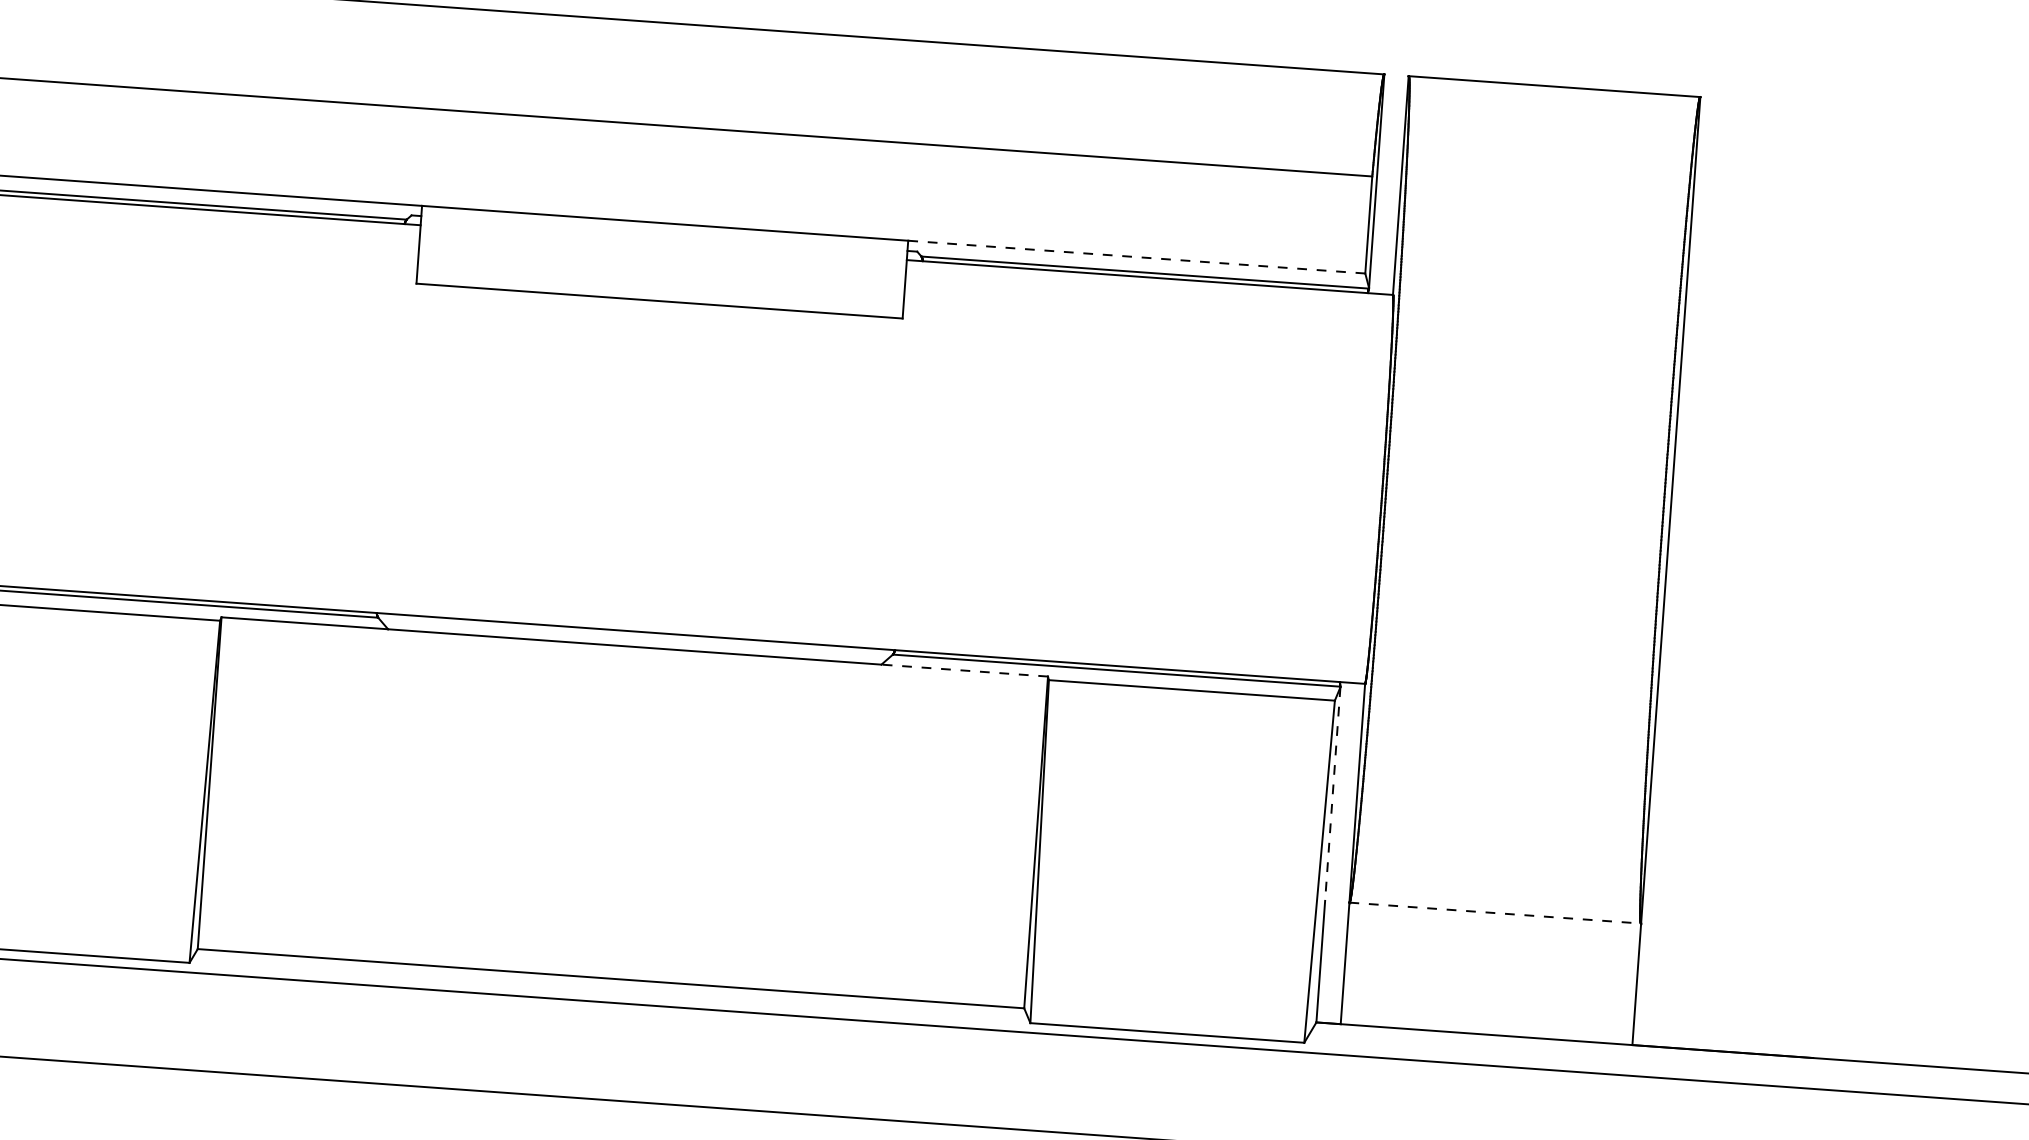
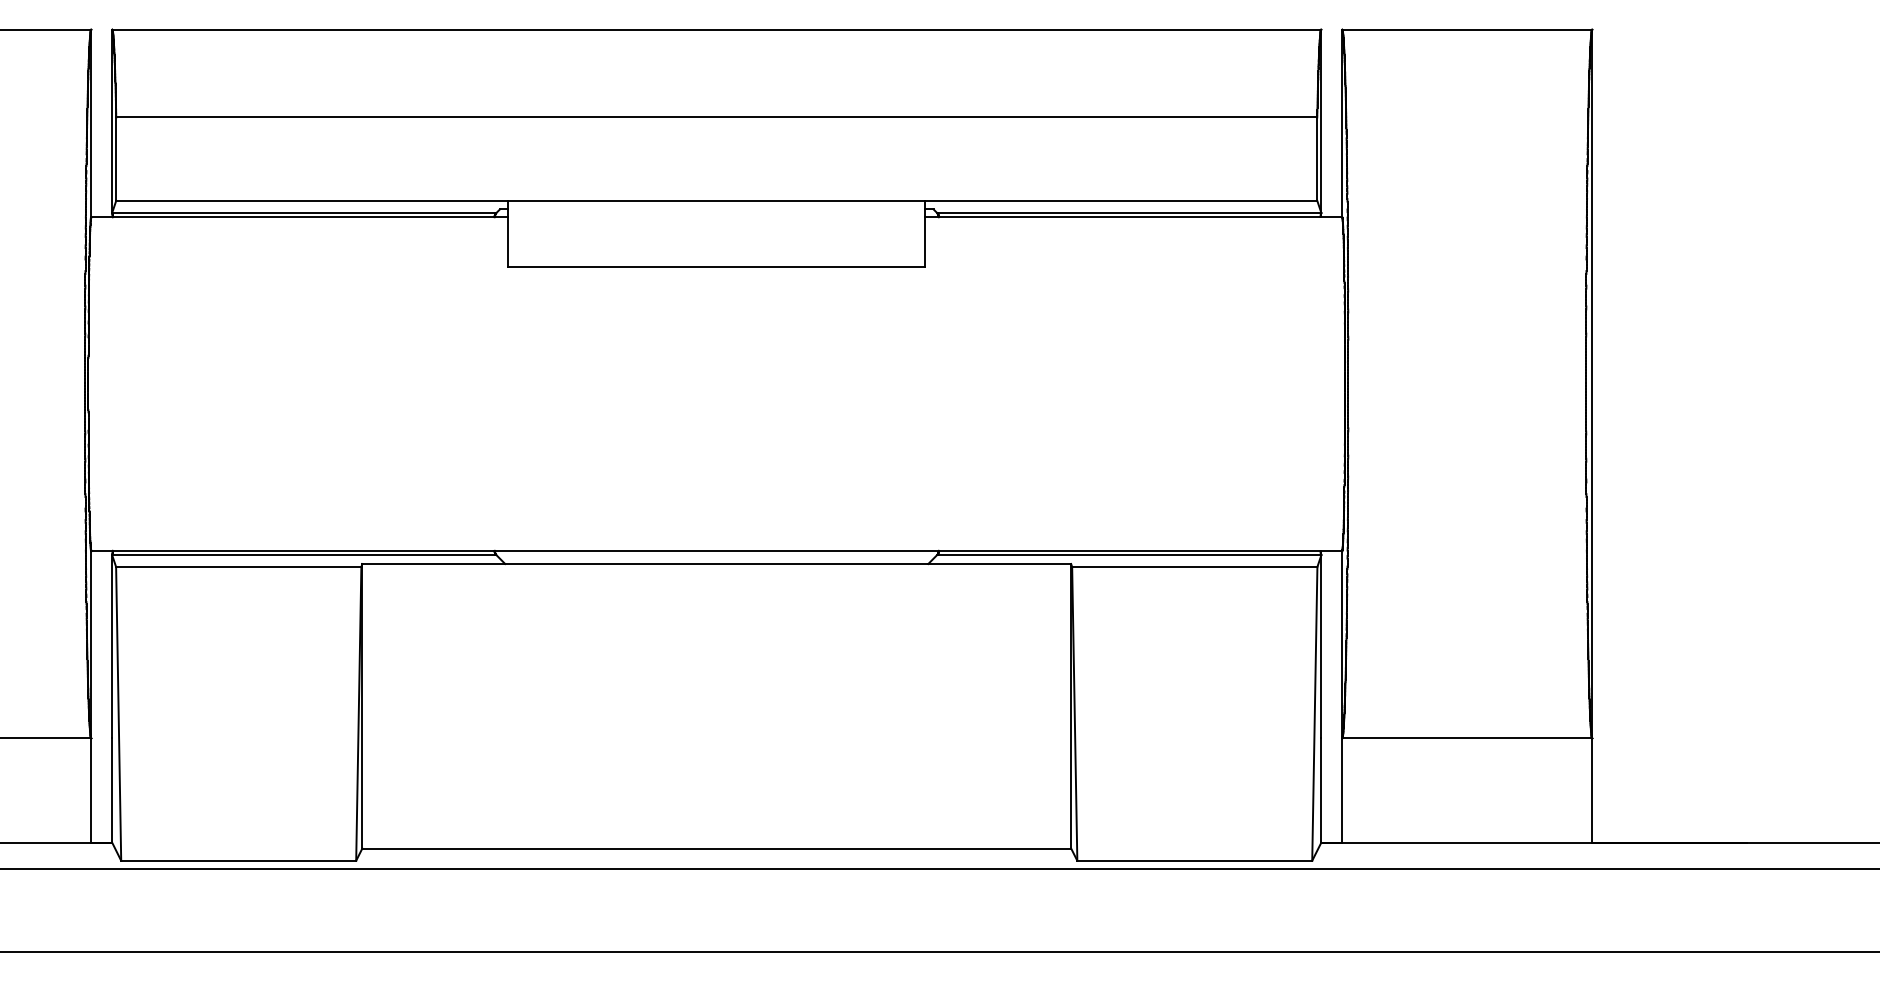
line: (1135, 256) -> (1120, 200), dashed -> solid
line: (964, 670) -> (999, 563), dashed -> solid
line: (1333, 793) -> (1321, 646), dashed -> solid
line: (1495, 913) -> (1467, 738), dashed -> solid

